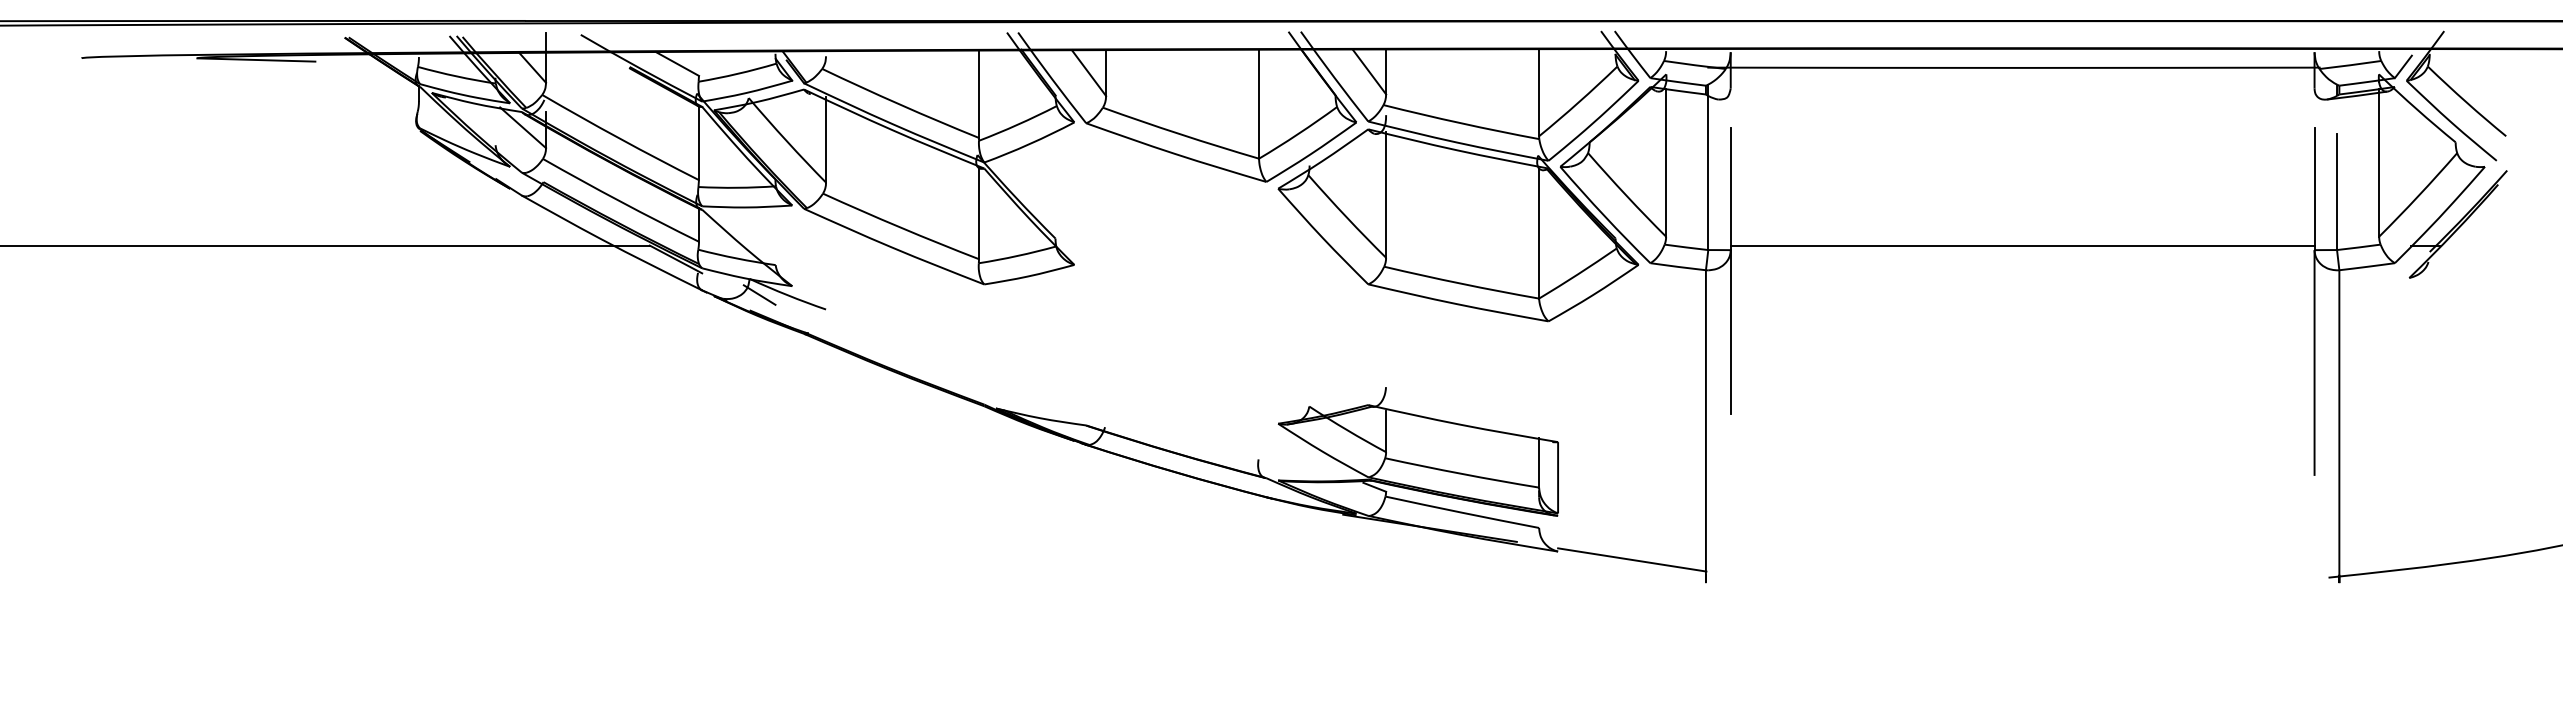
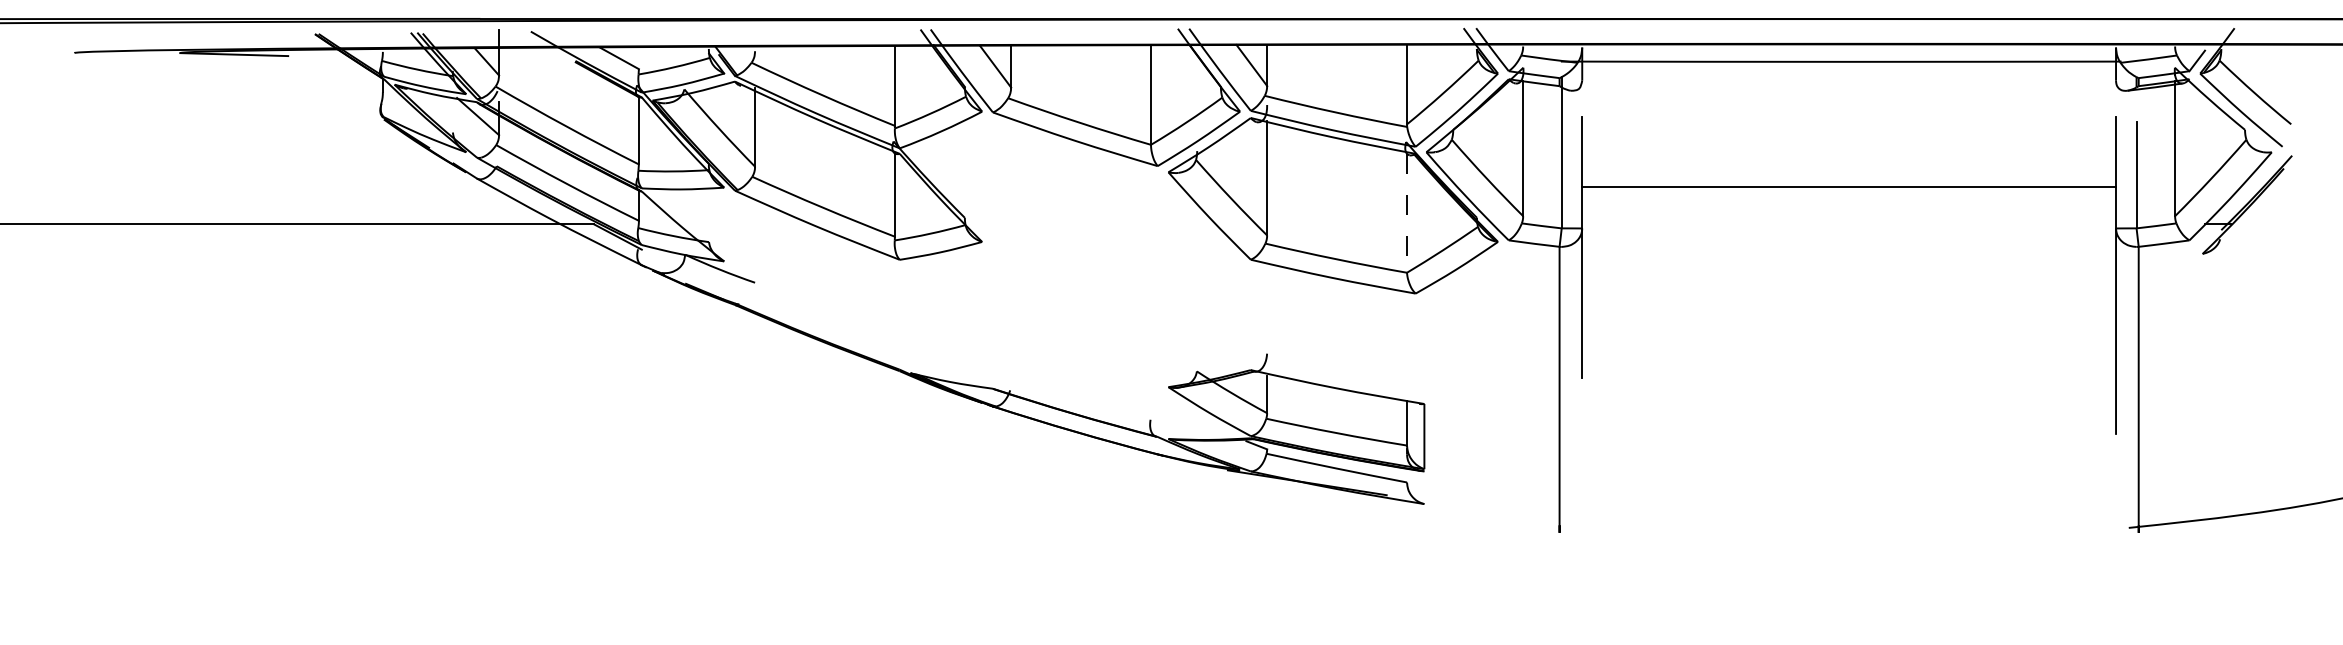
line: (1539, 234) -> (1407, 214), solid -> dashed
line: (2022, 245) -> (1848, 186), moved
line: (759, 294) -> (694, 269), removed
line: (1632, 559) -> (1492, 511), removed

